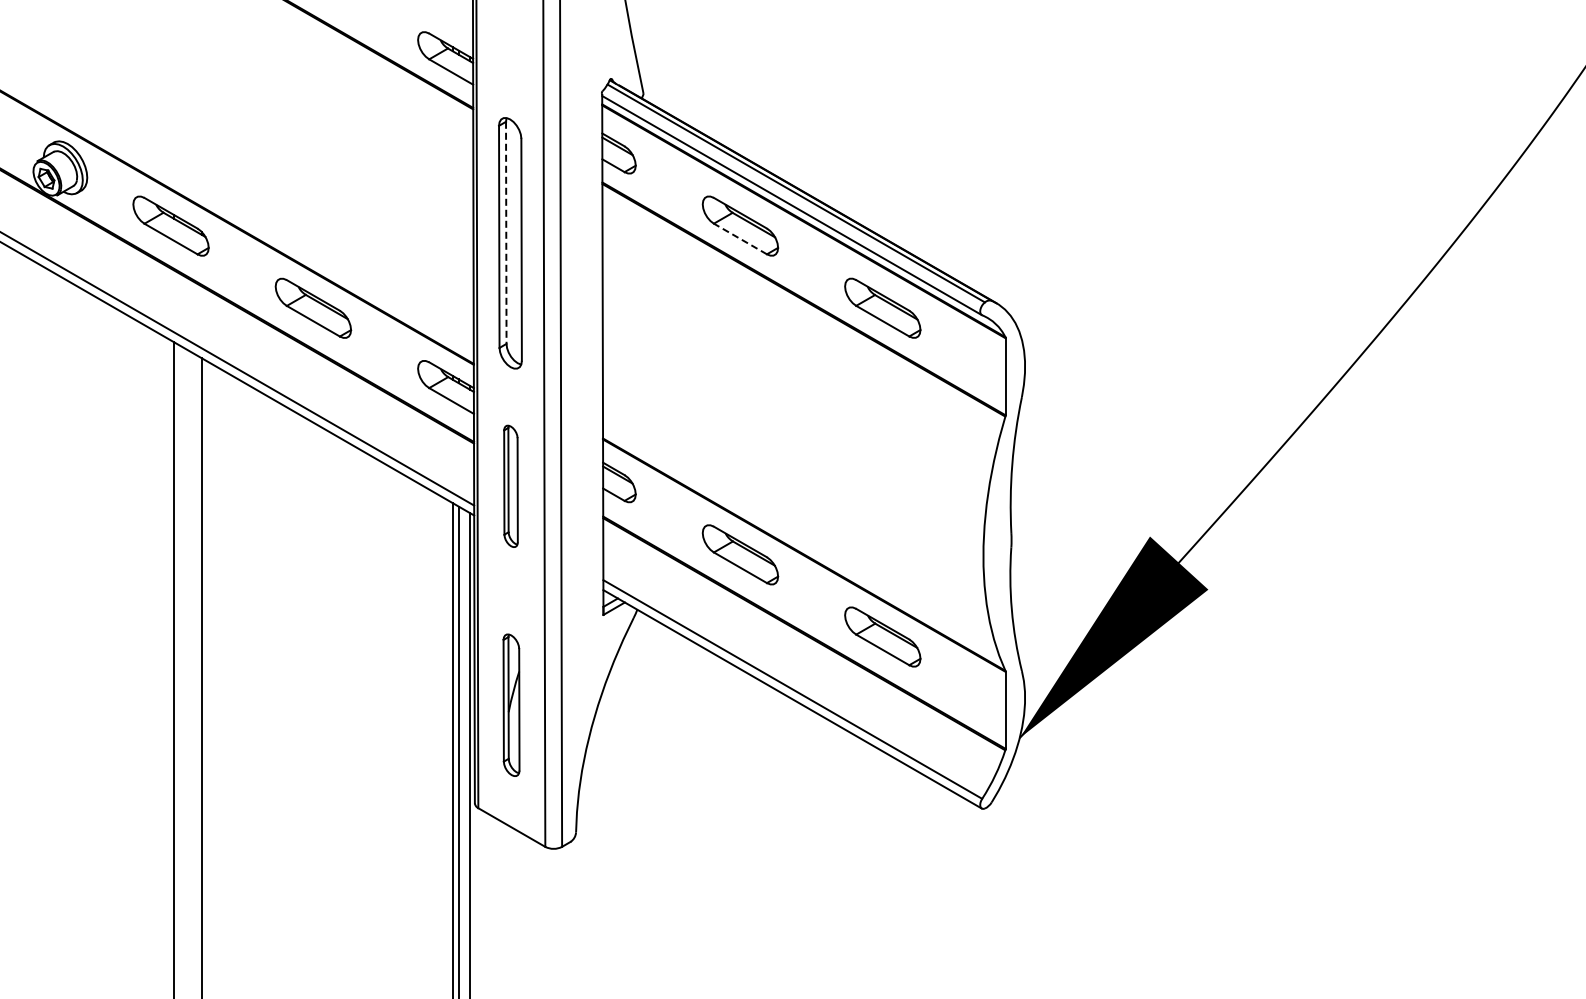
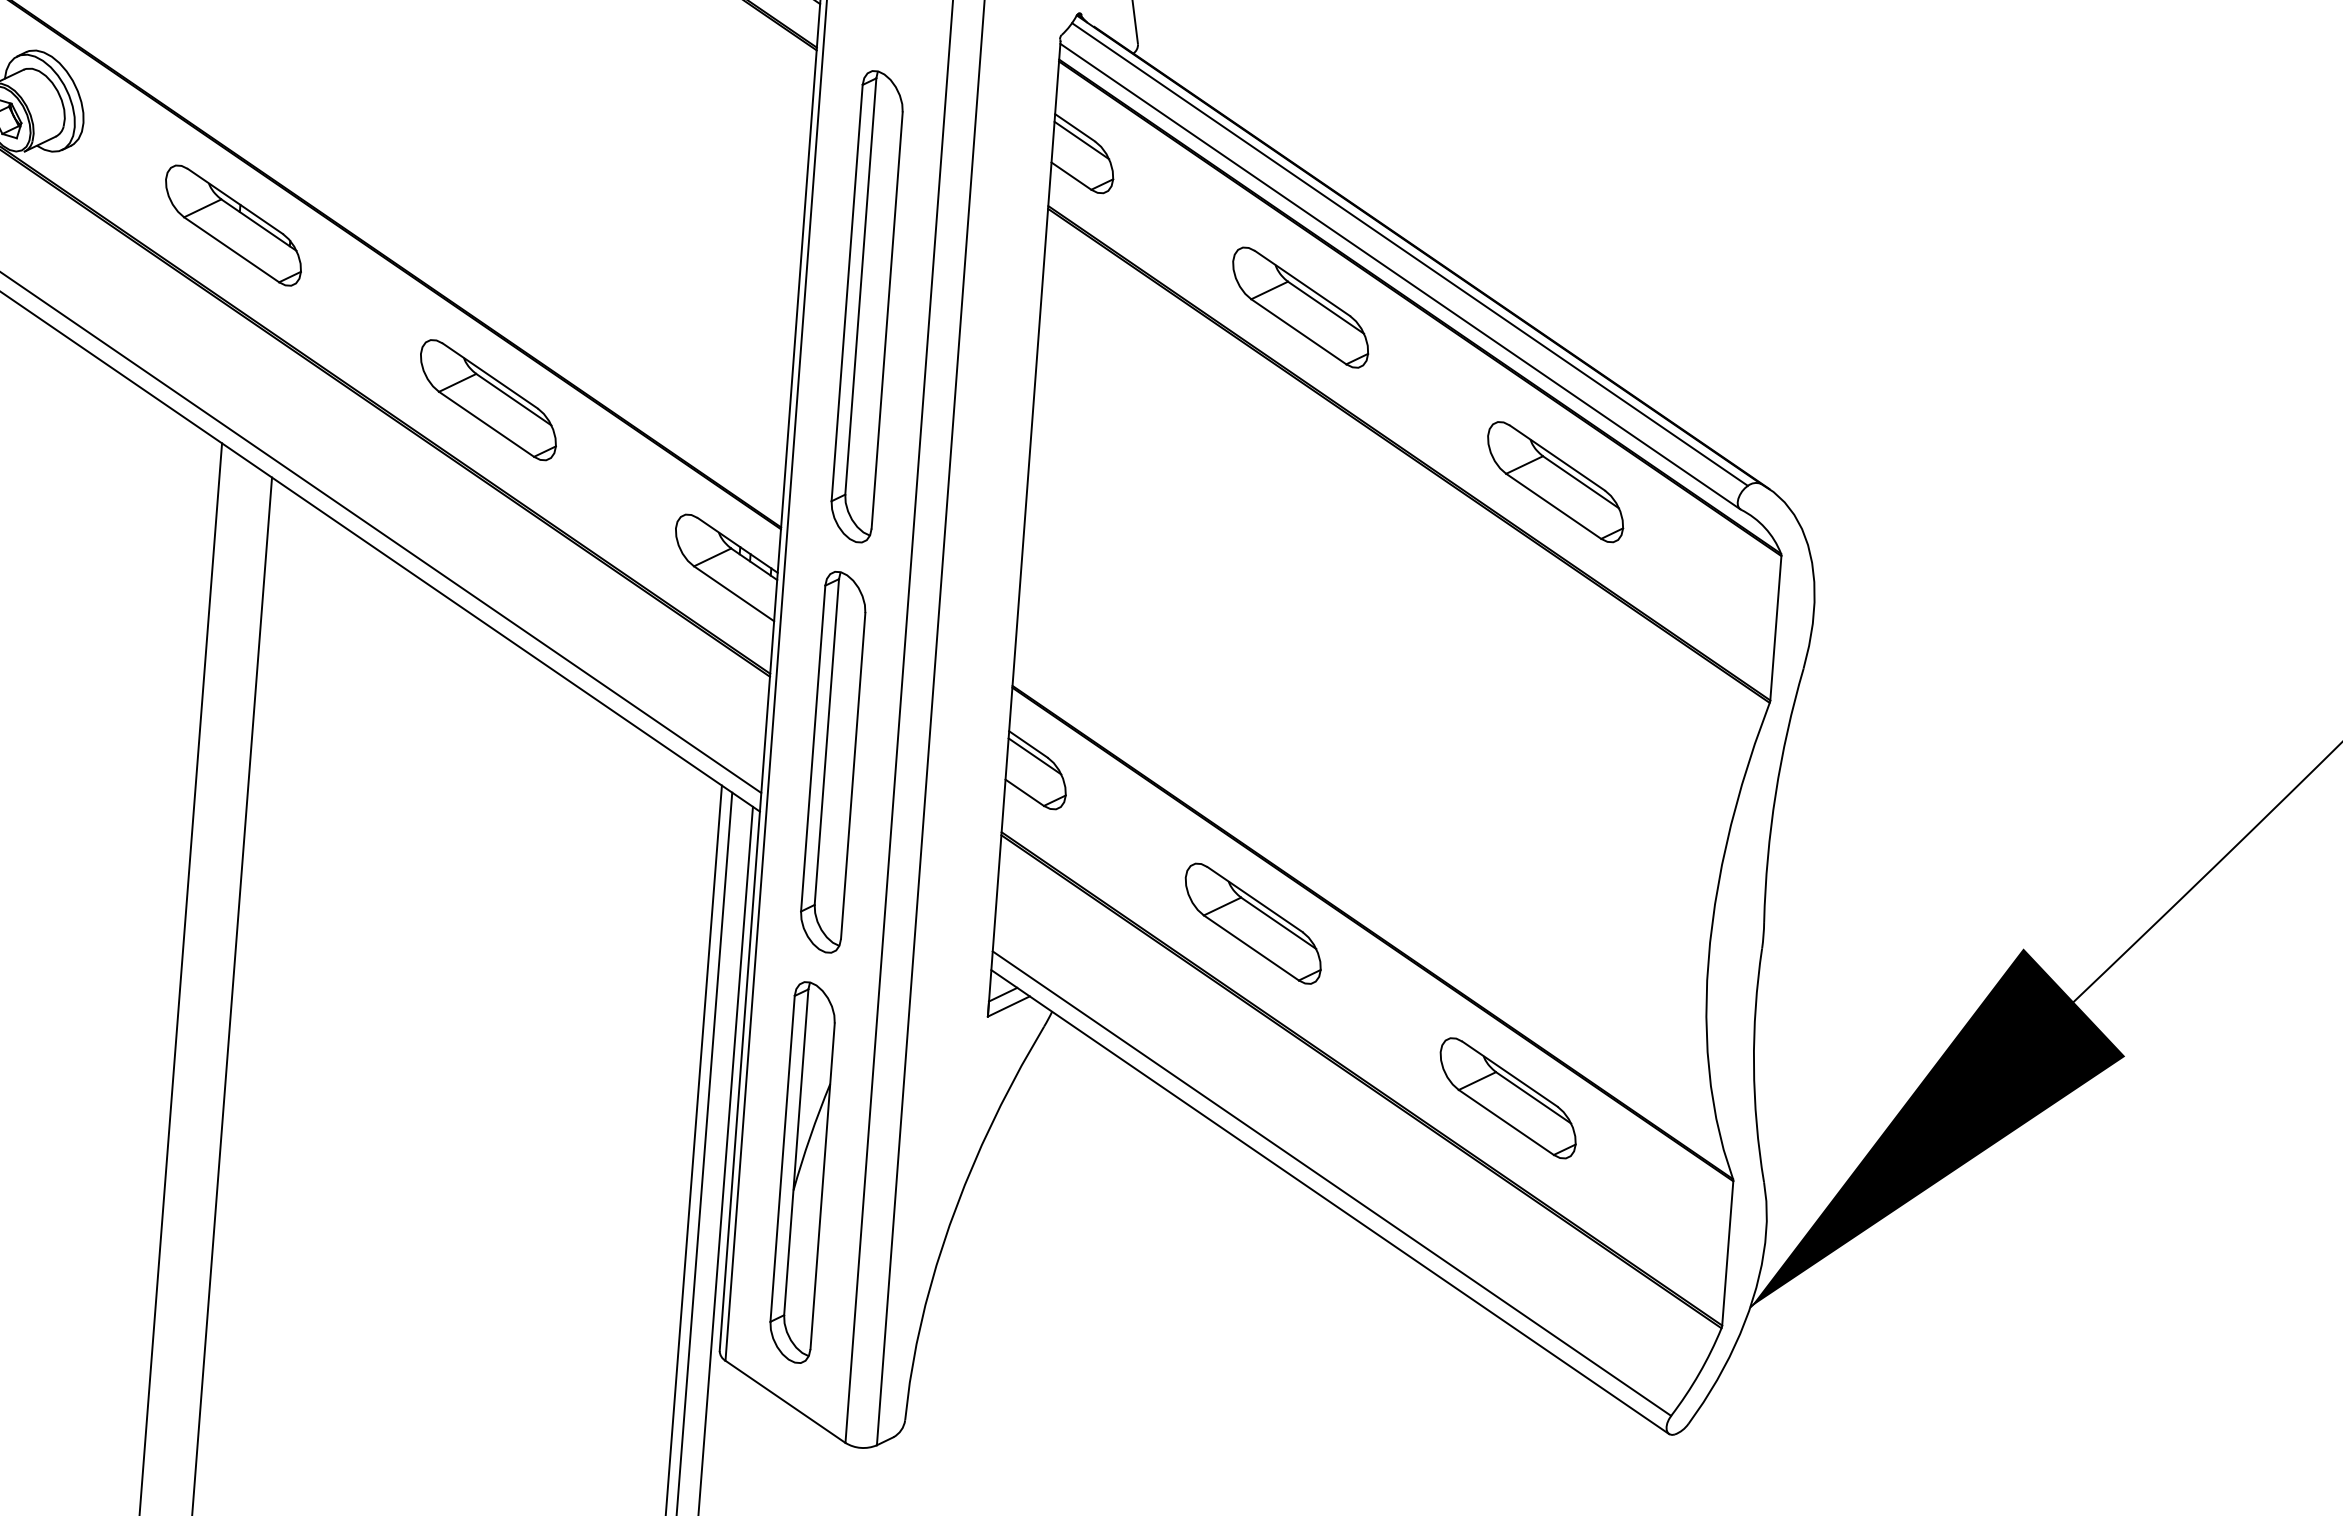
line: (506, 233) -> (861, 287), dashed -> solid
line: (740, 239) -> (1298, 332), dashed -> solid
part: (510, 486) -> (832, 762), size x1.67
part: (511, 705) -> (802, 1173), size x1.43

